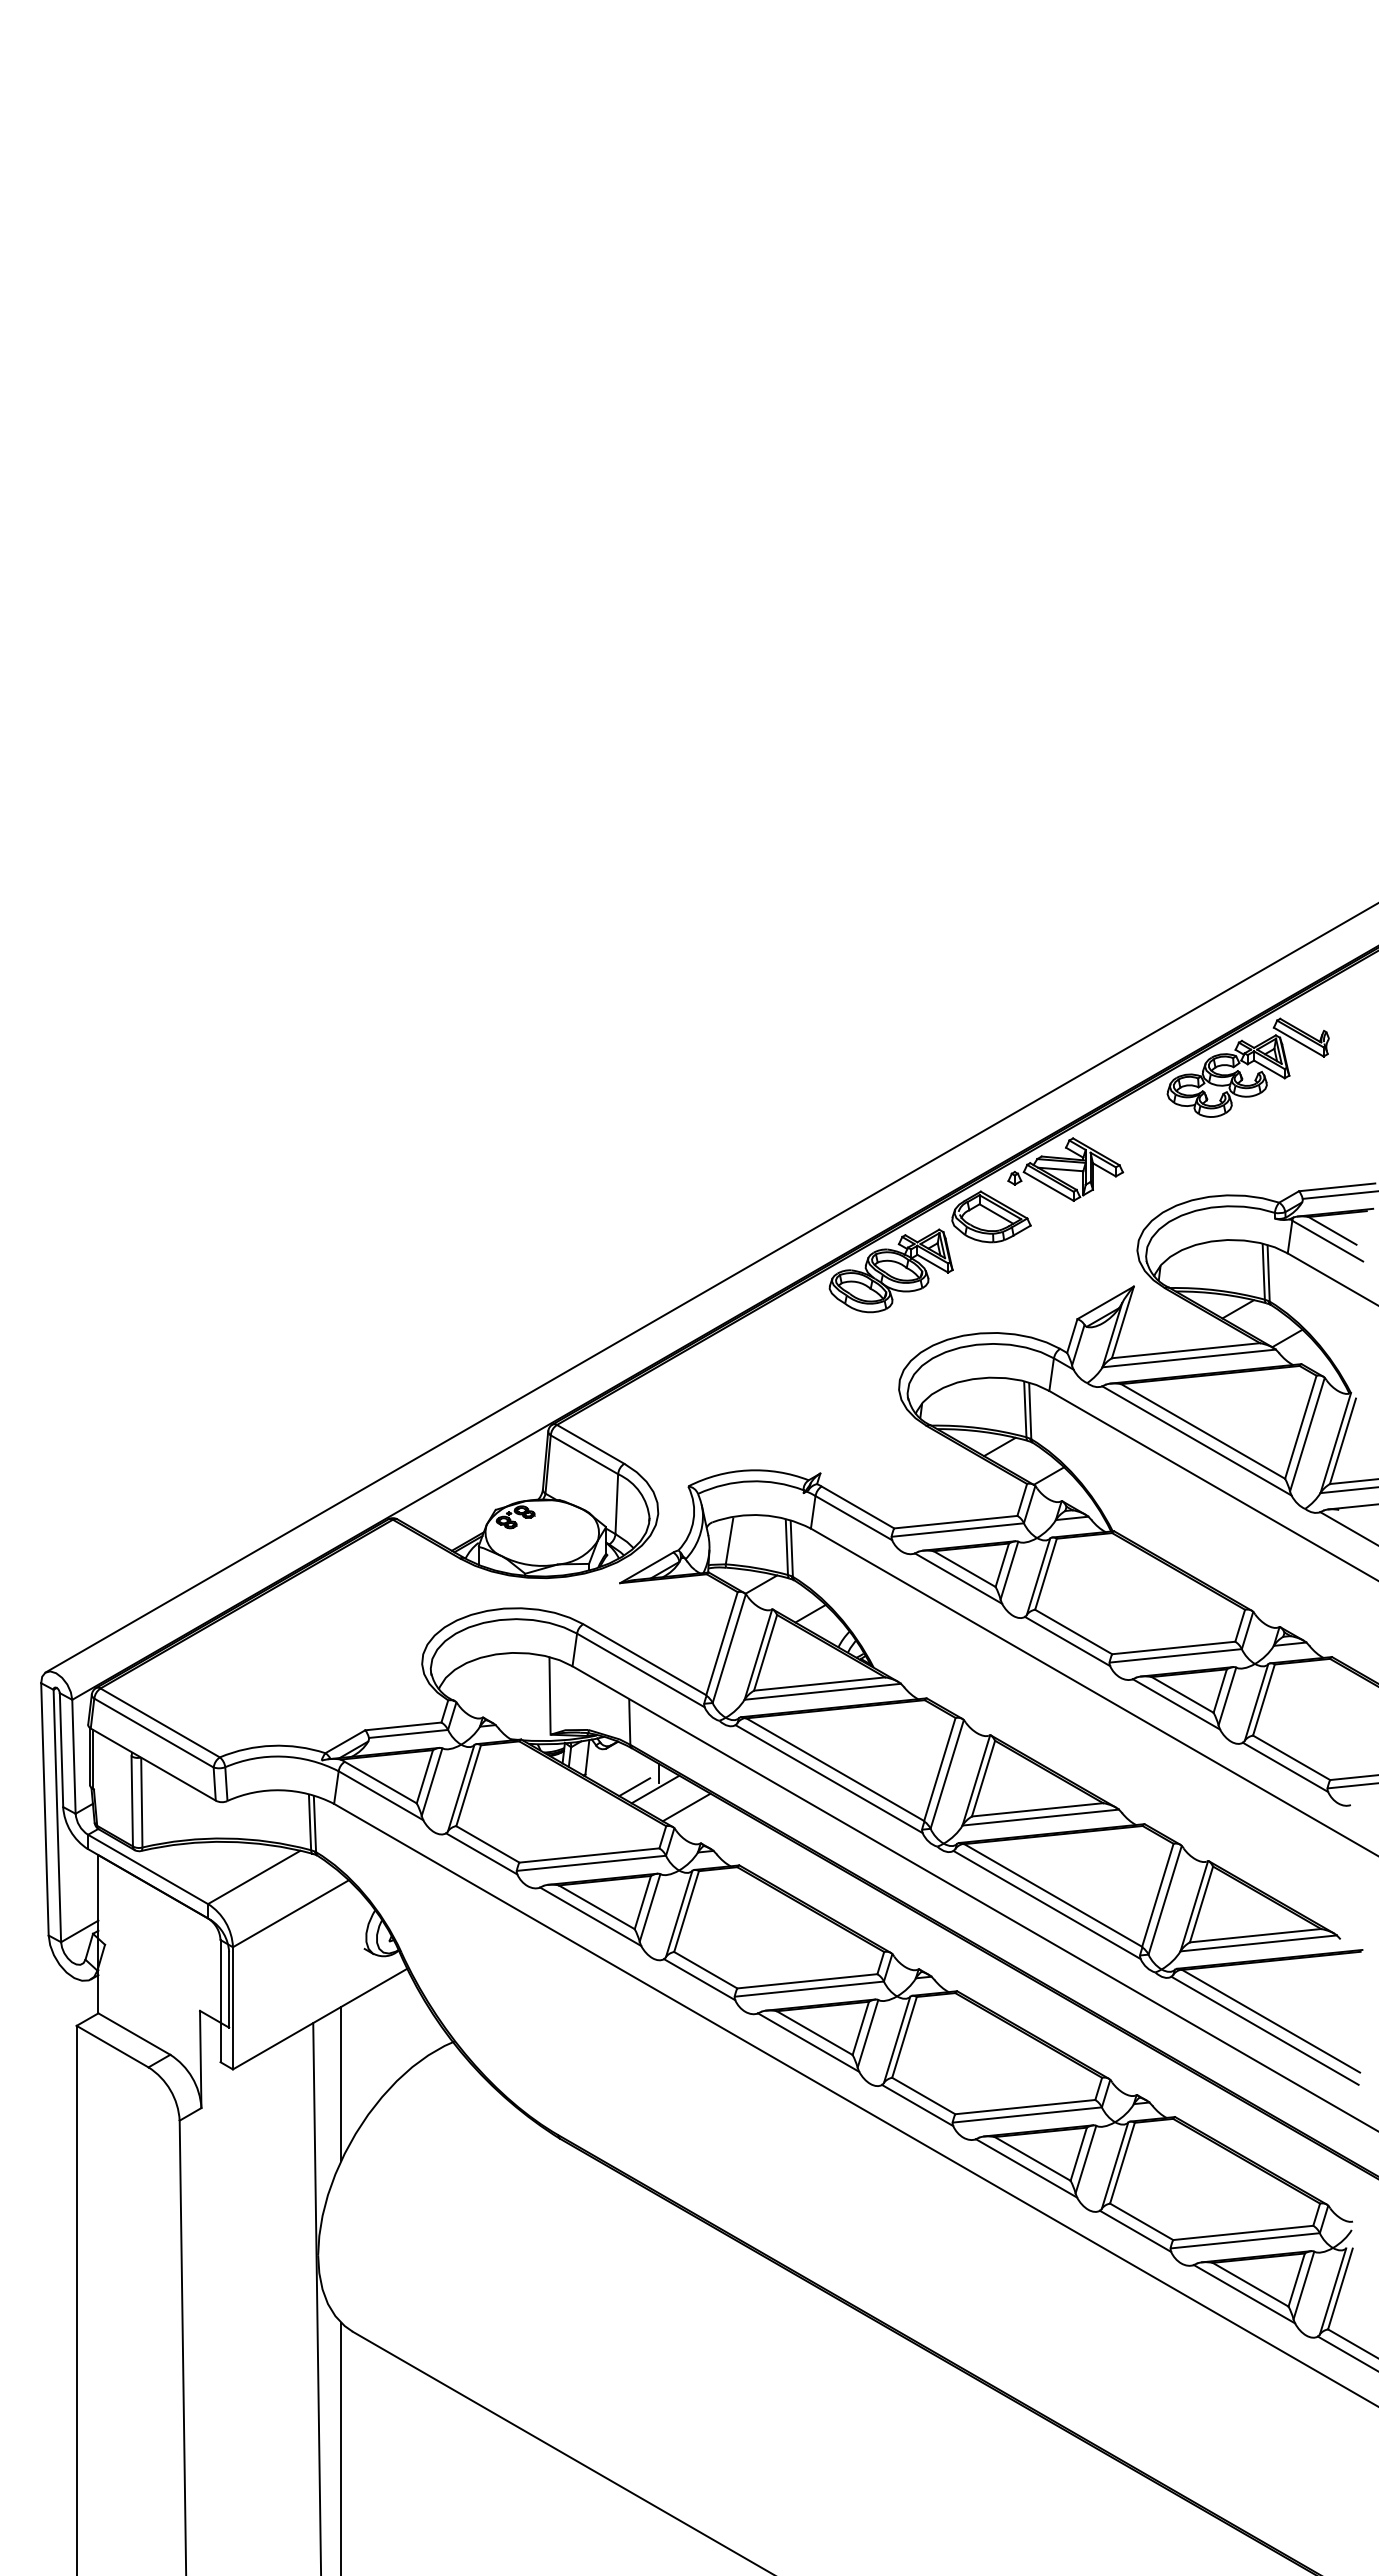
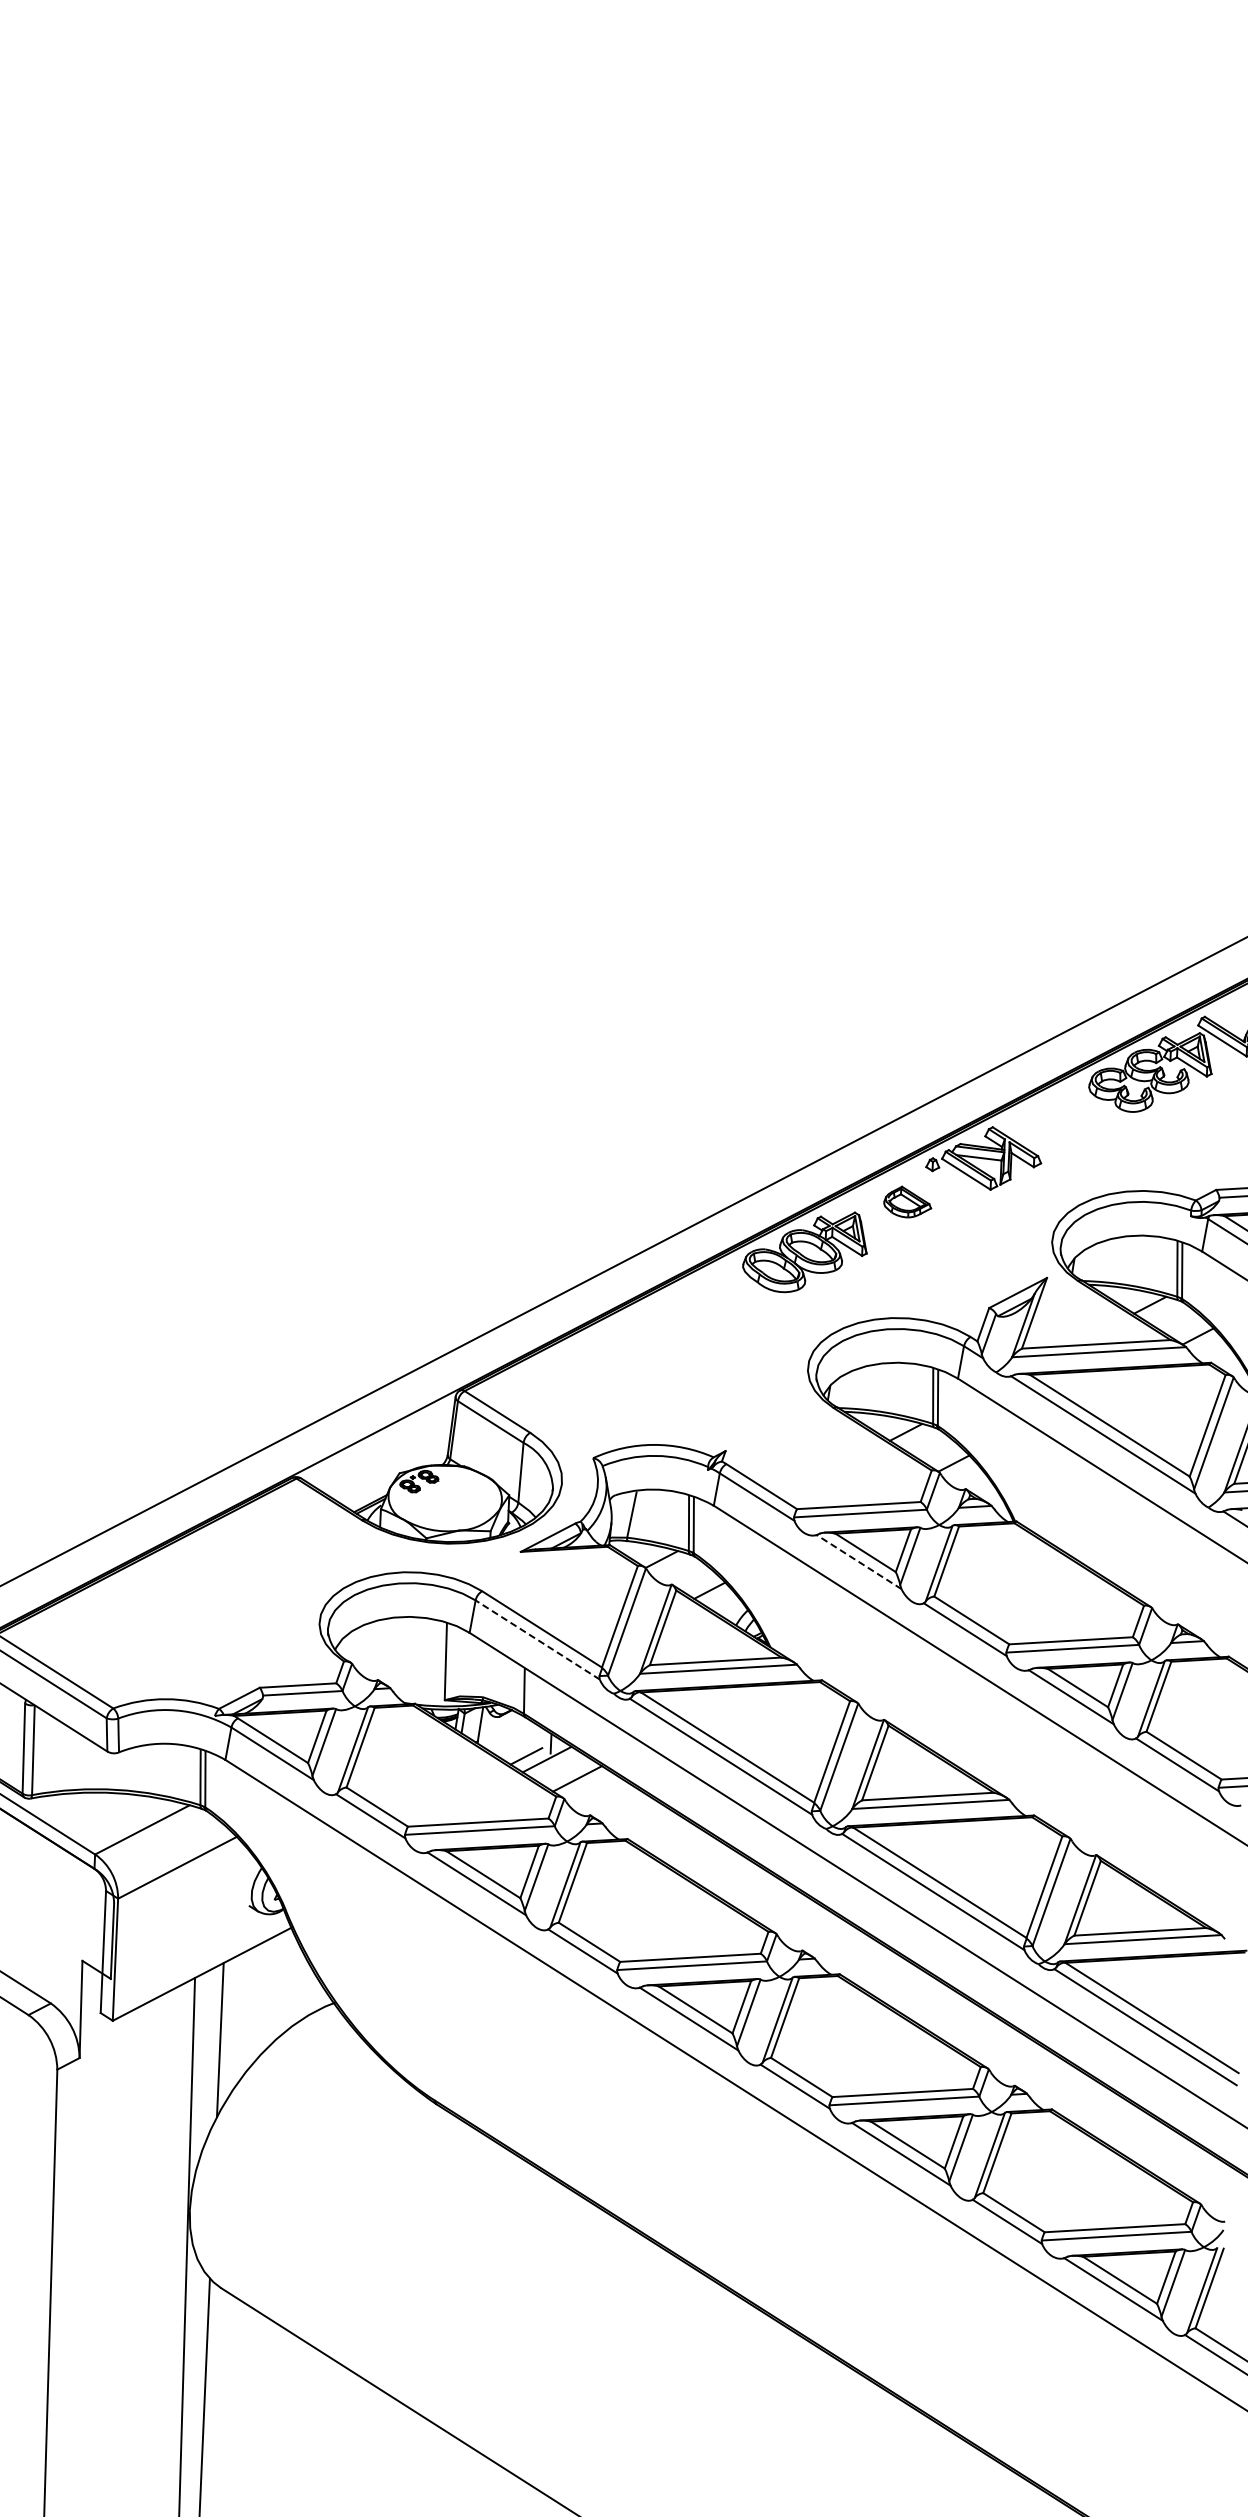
part: (991, 1216) -> (907, 1201), size x0.6
line: (958, 1578) -> (859, 1561), solid -> dashed
line: (640, 1670) -> (537, 1640), solid -> dashed

